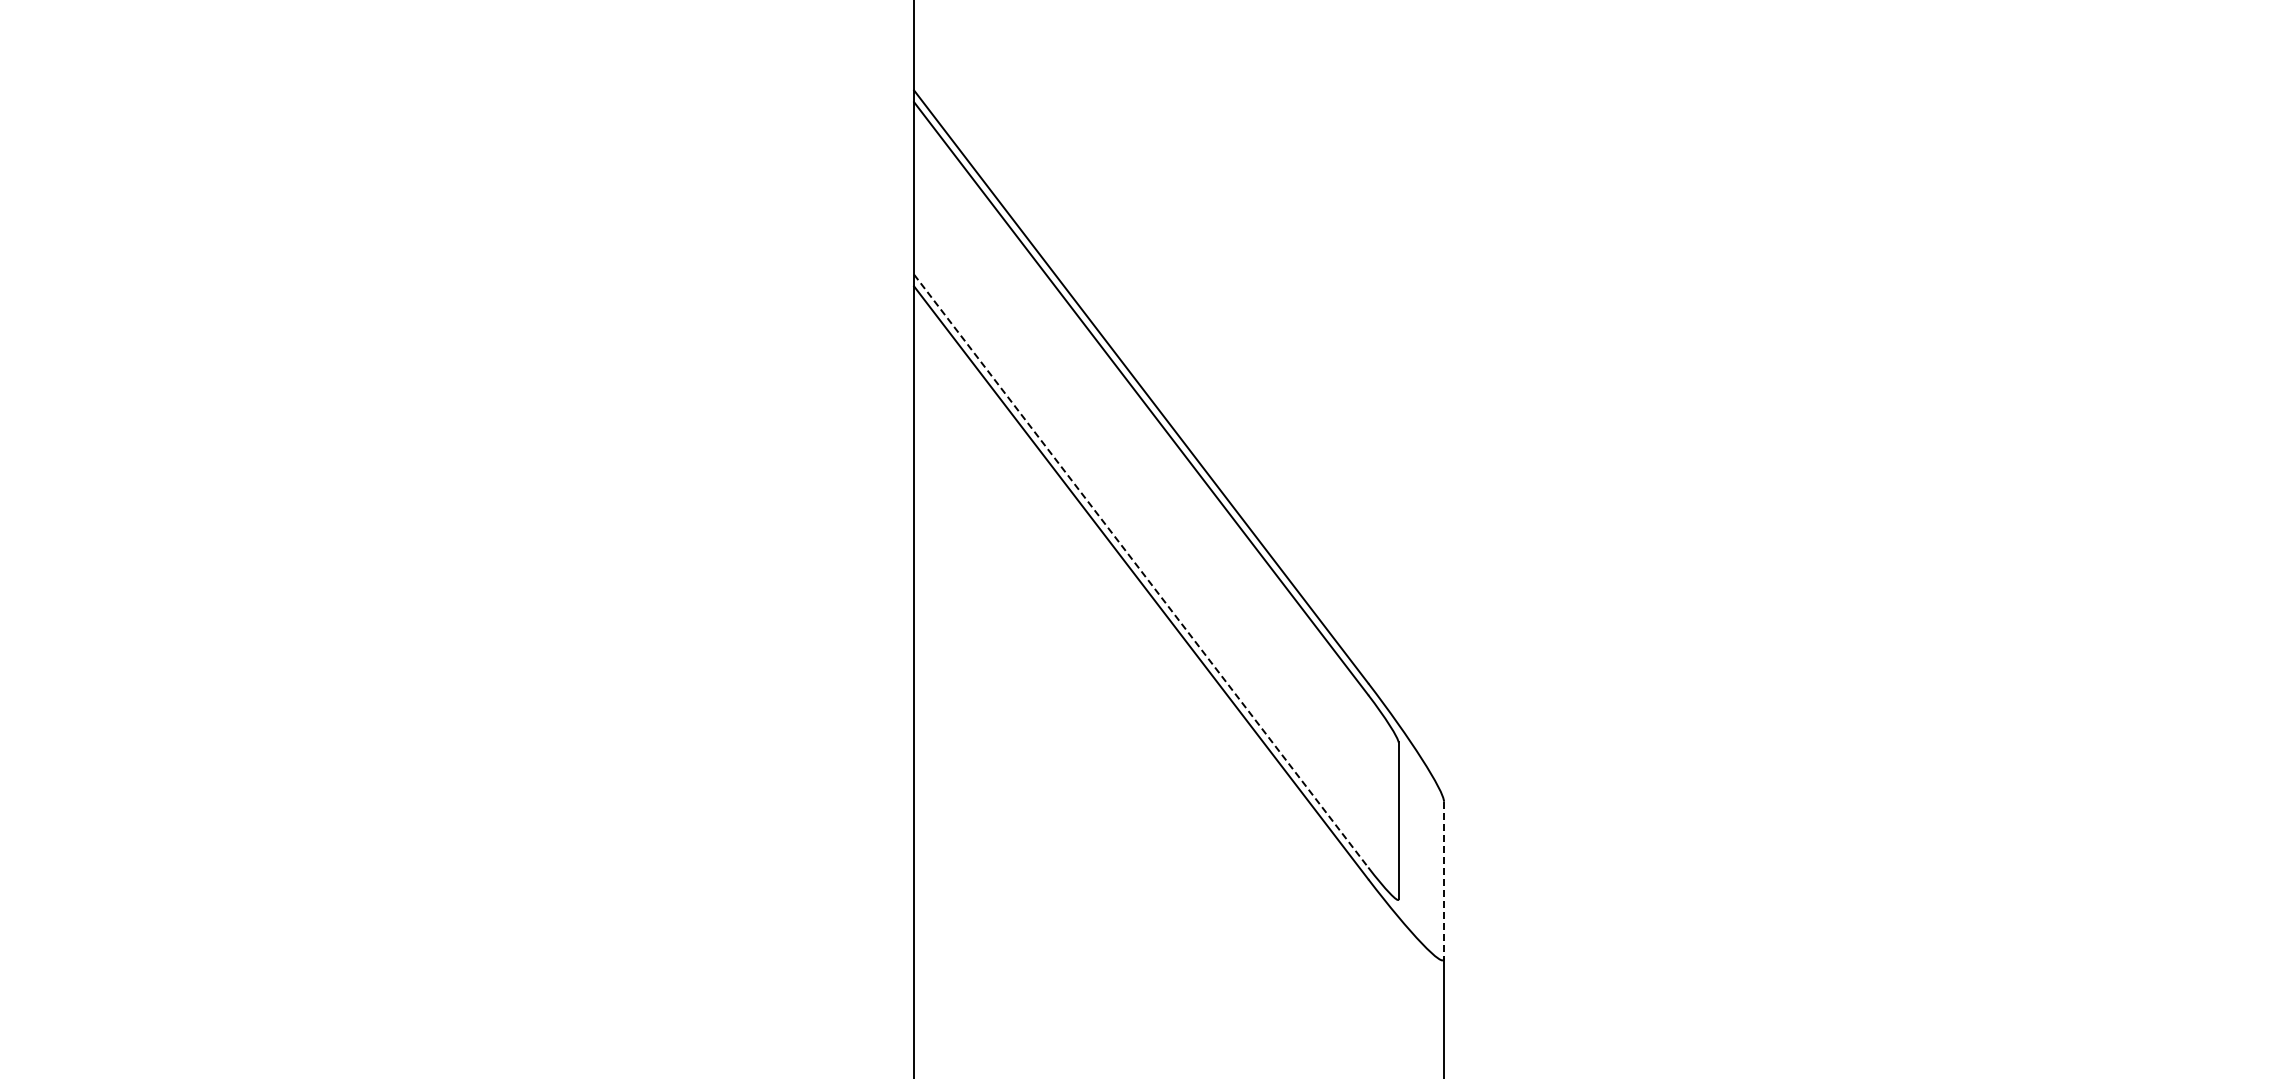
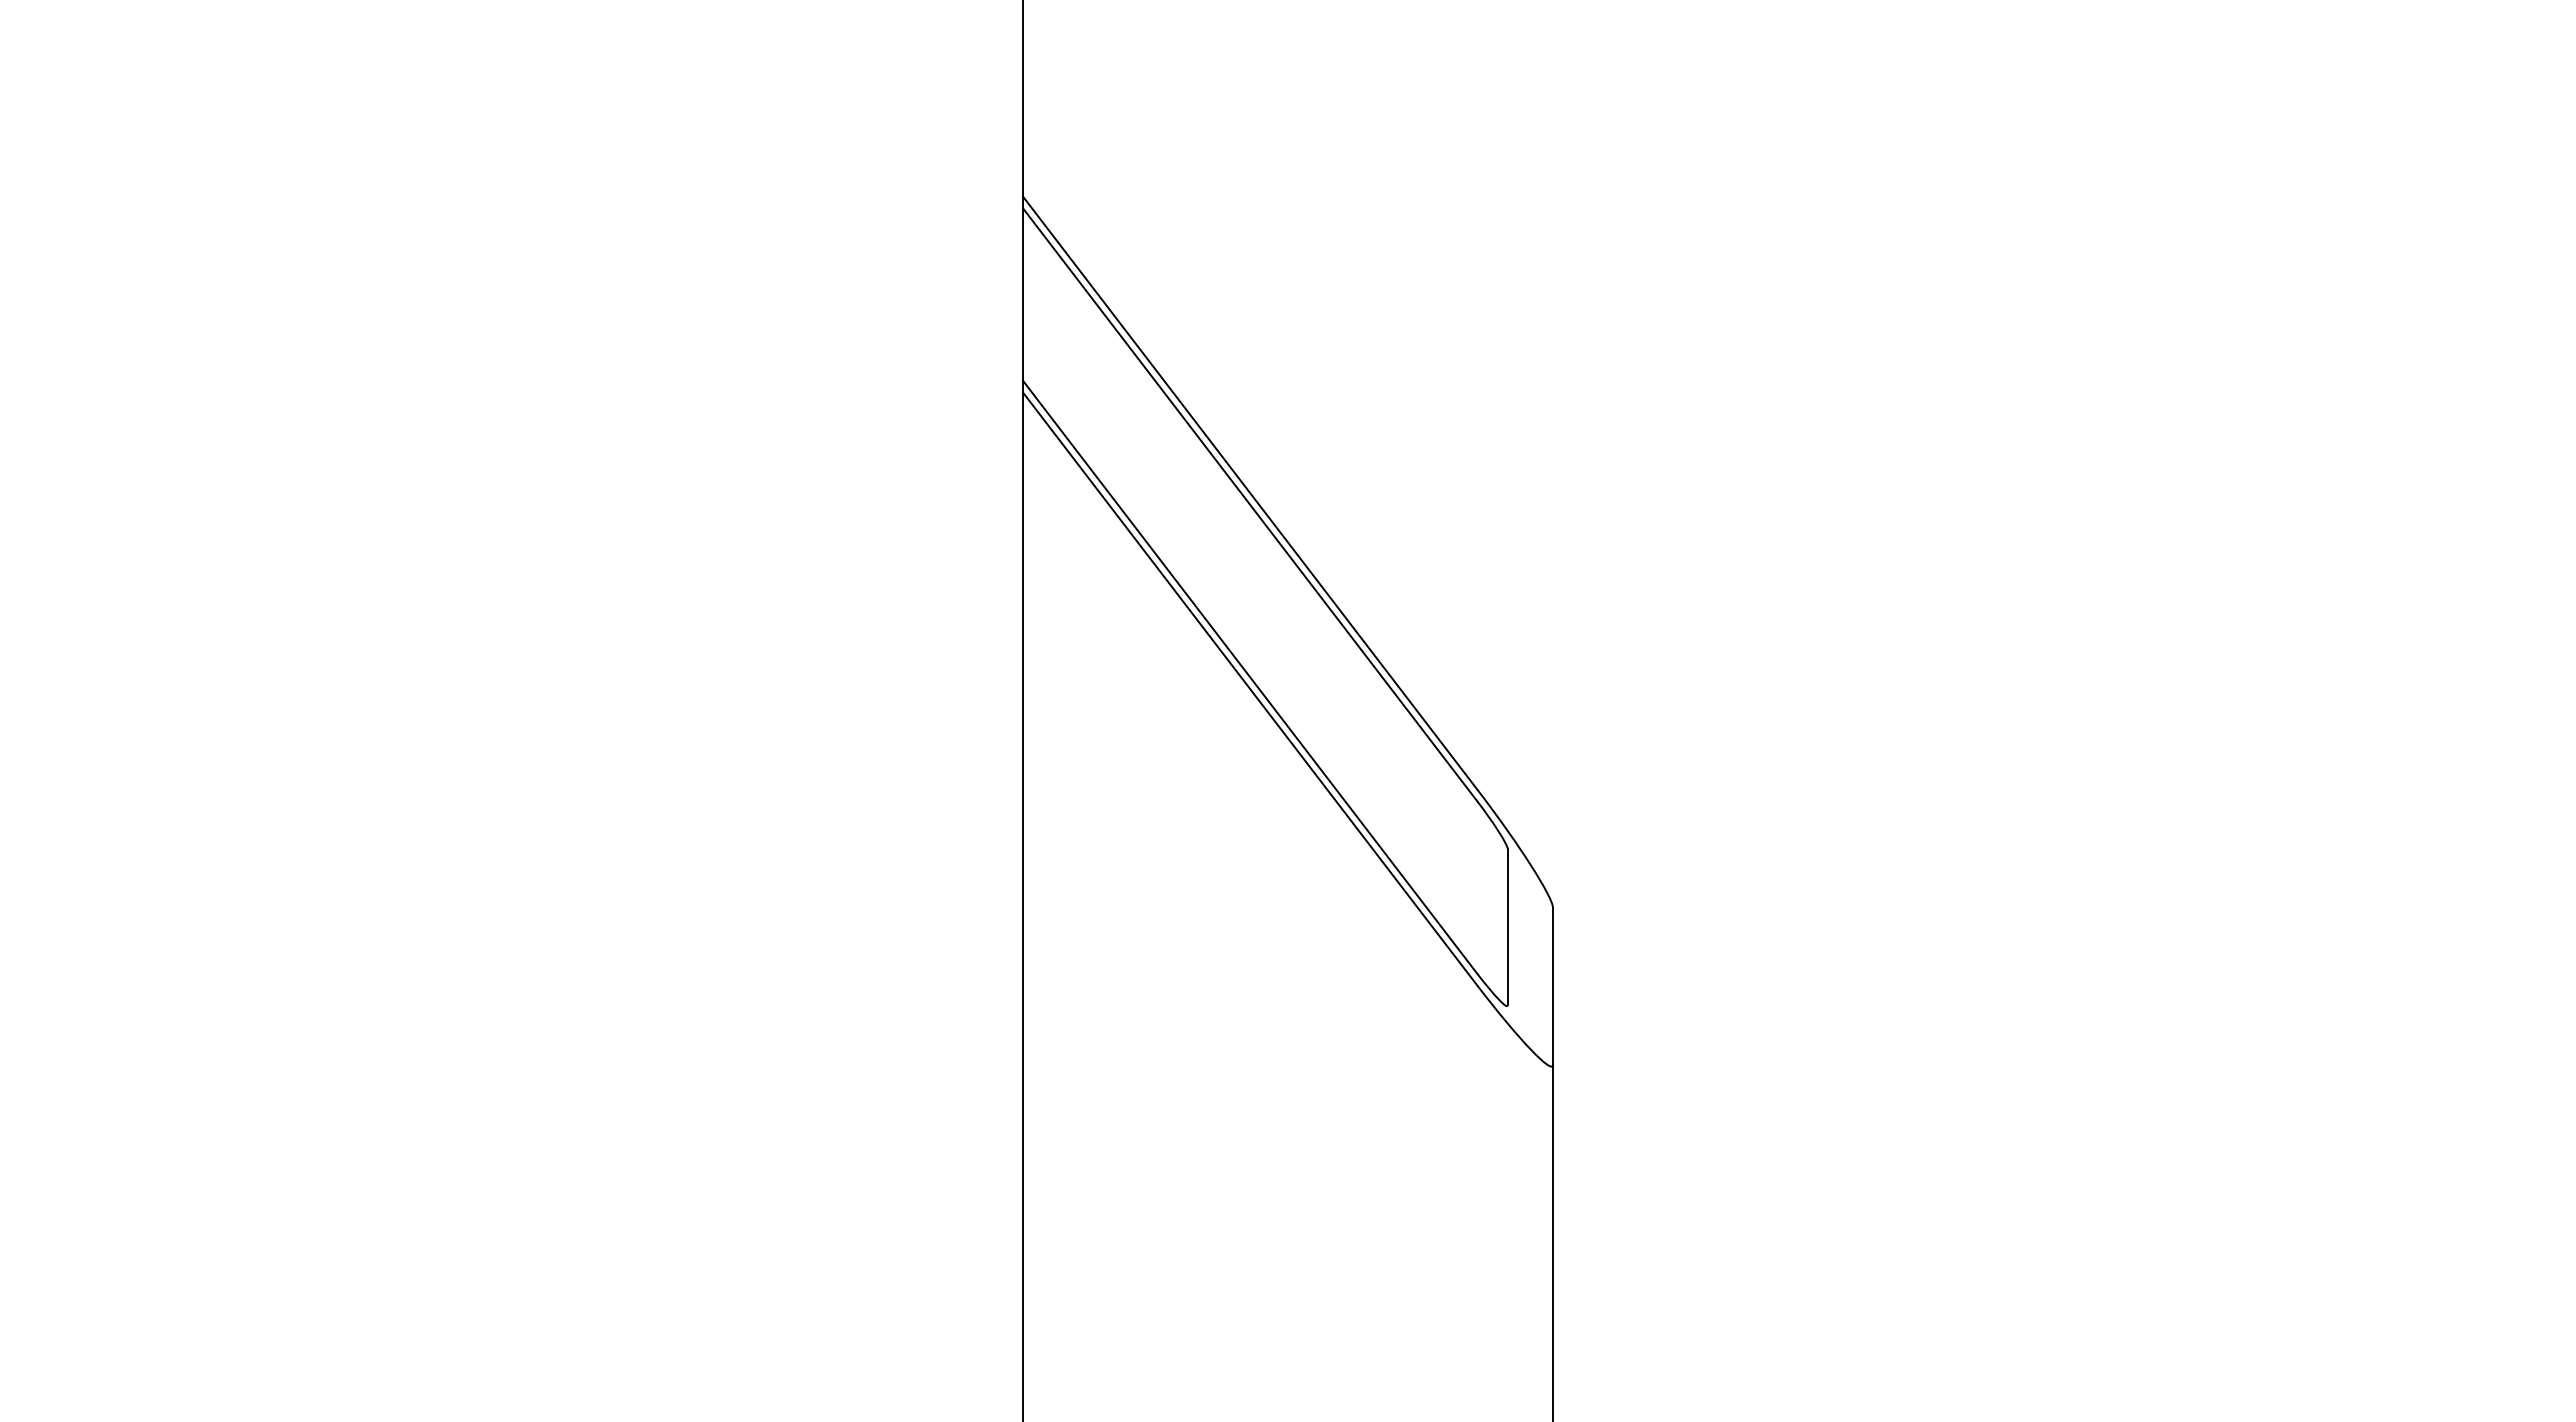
line: (1141, 571) -> (1250, 677), dashed -> solid
line: (1443, 880) -> (1552, 986), dashed -> solid

